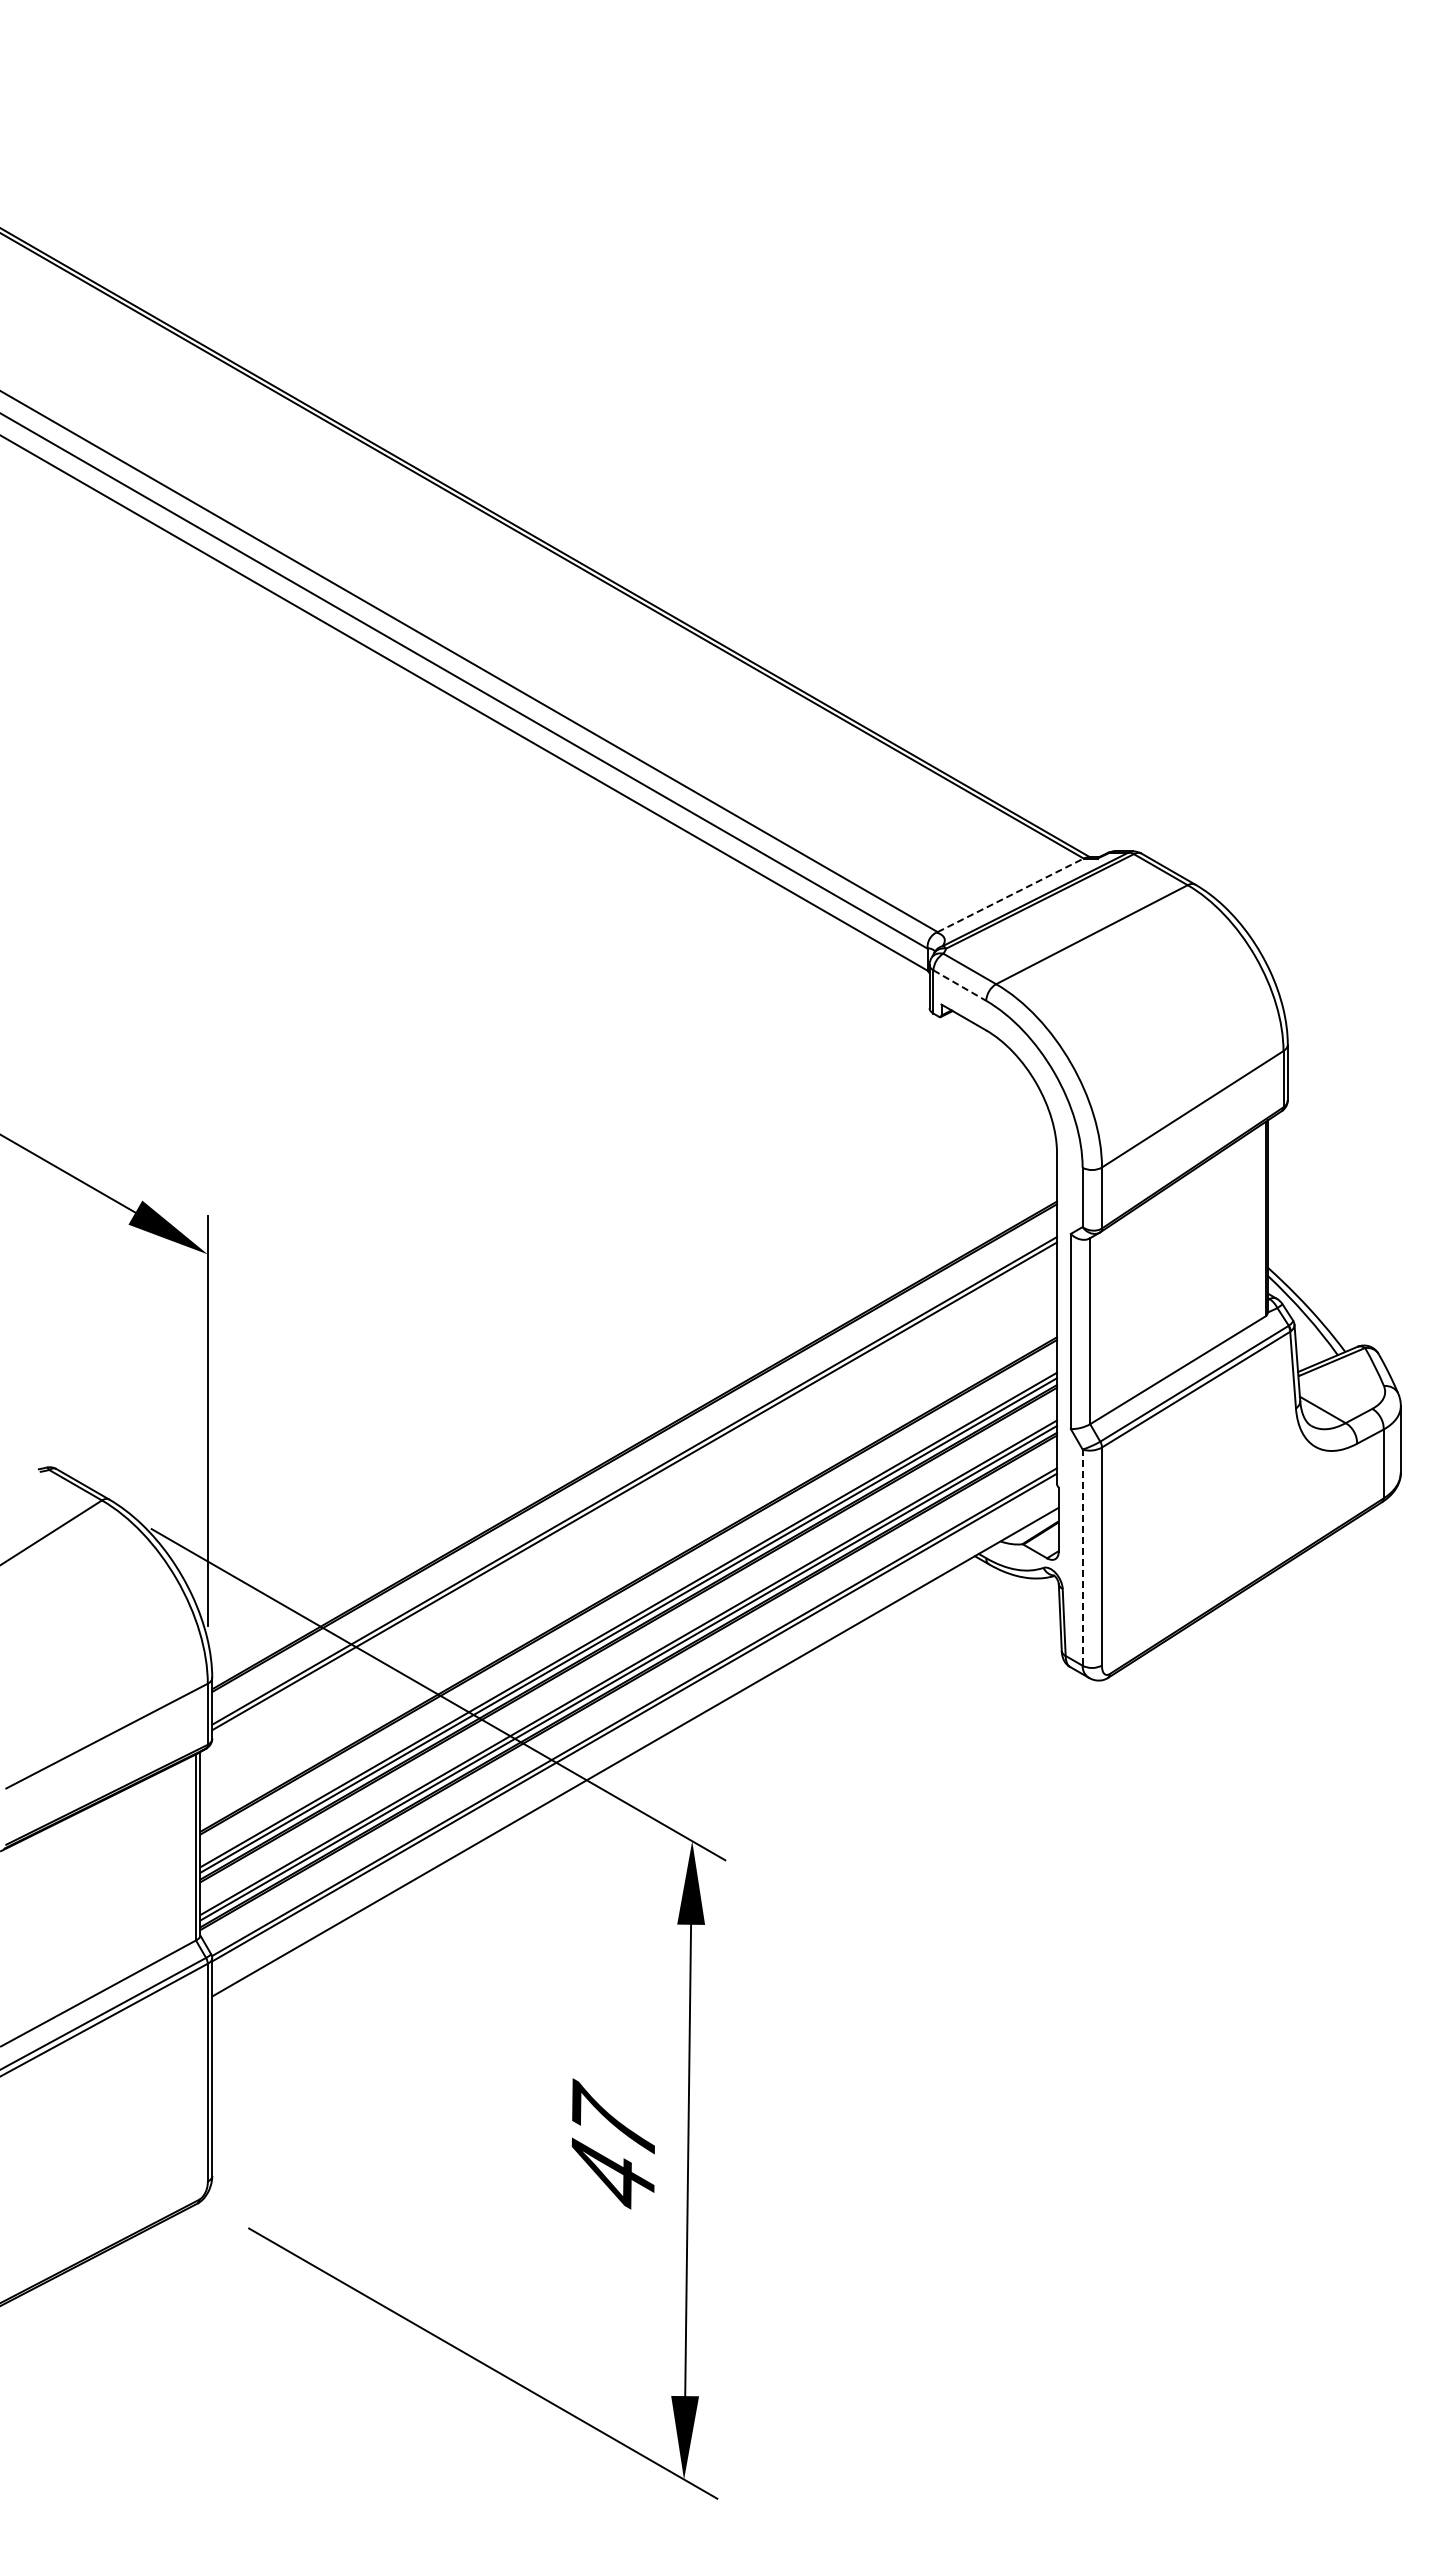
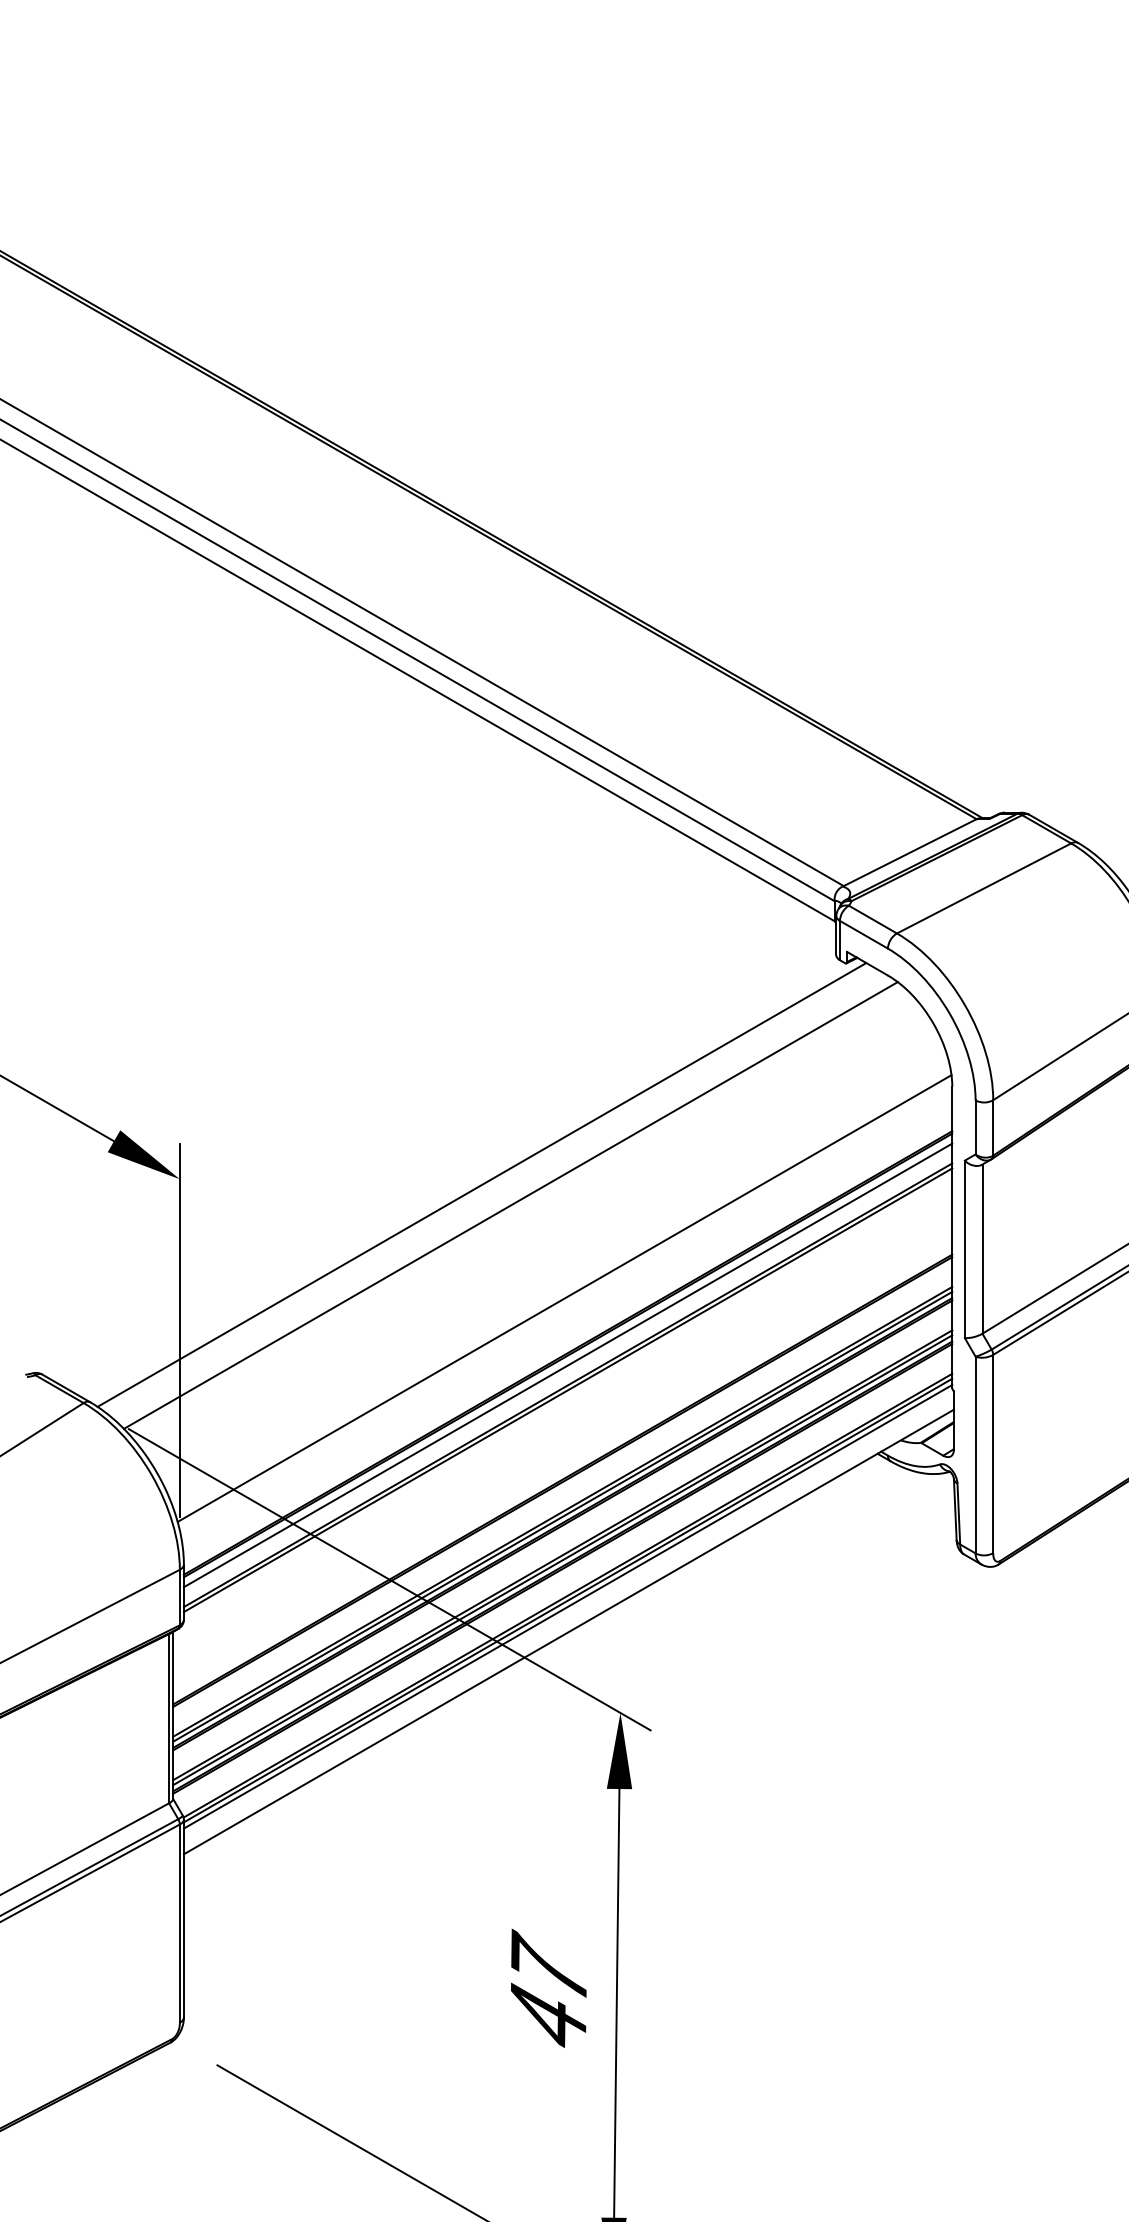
line: (1010, 895) -> (909, 852), dashed -> solid
line: (960, 985) -> (864, 934), dashed -> solid
line: (539, 1260) -> (481, 1184), added
line: (571, 1282) -> (510, 1204), added
line: (630, 1385) -> (564, 1298), added
line: (634, 1458) -> (567, 1364), added
line: (1082, 1558) -> (975, 1455), dashed -> solid
line: (634, 1724) -> (567, 1606), added

